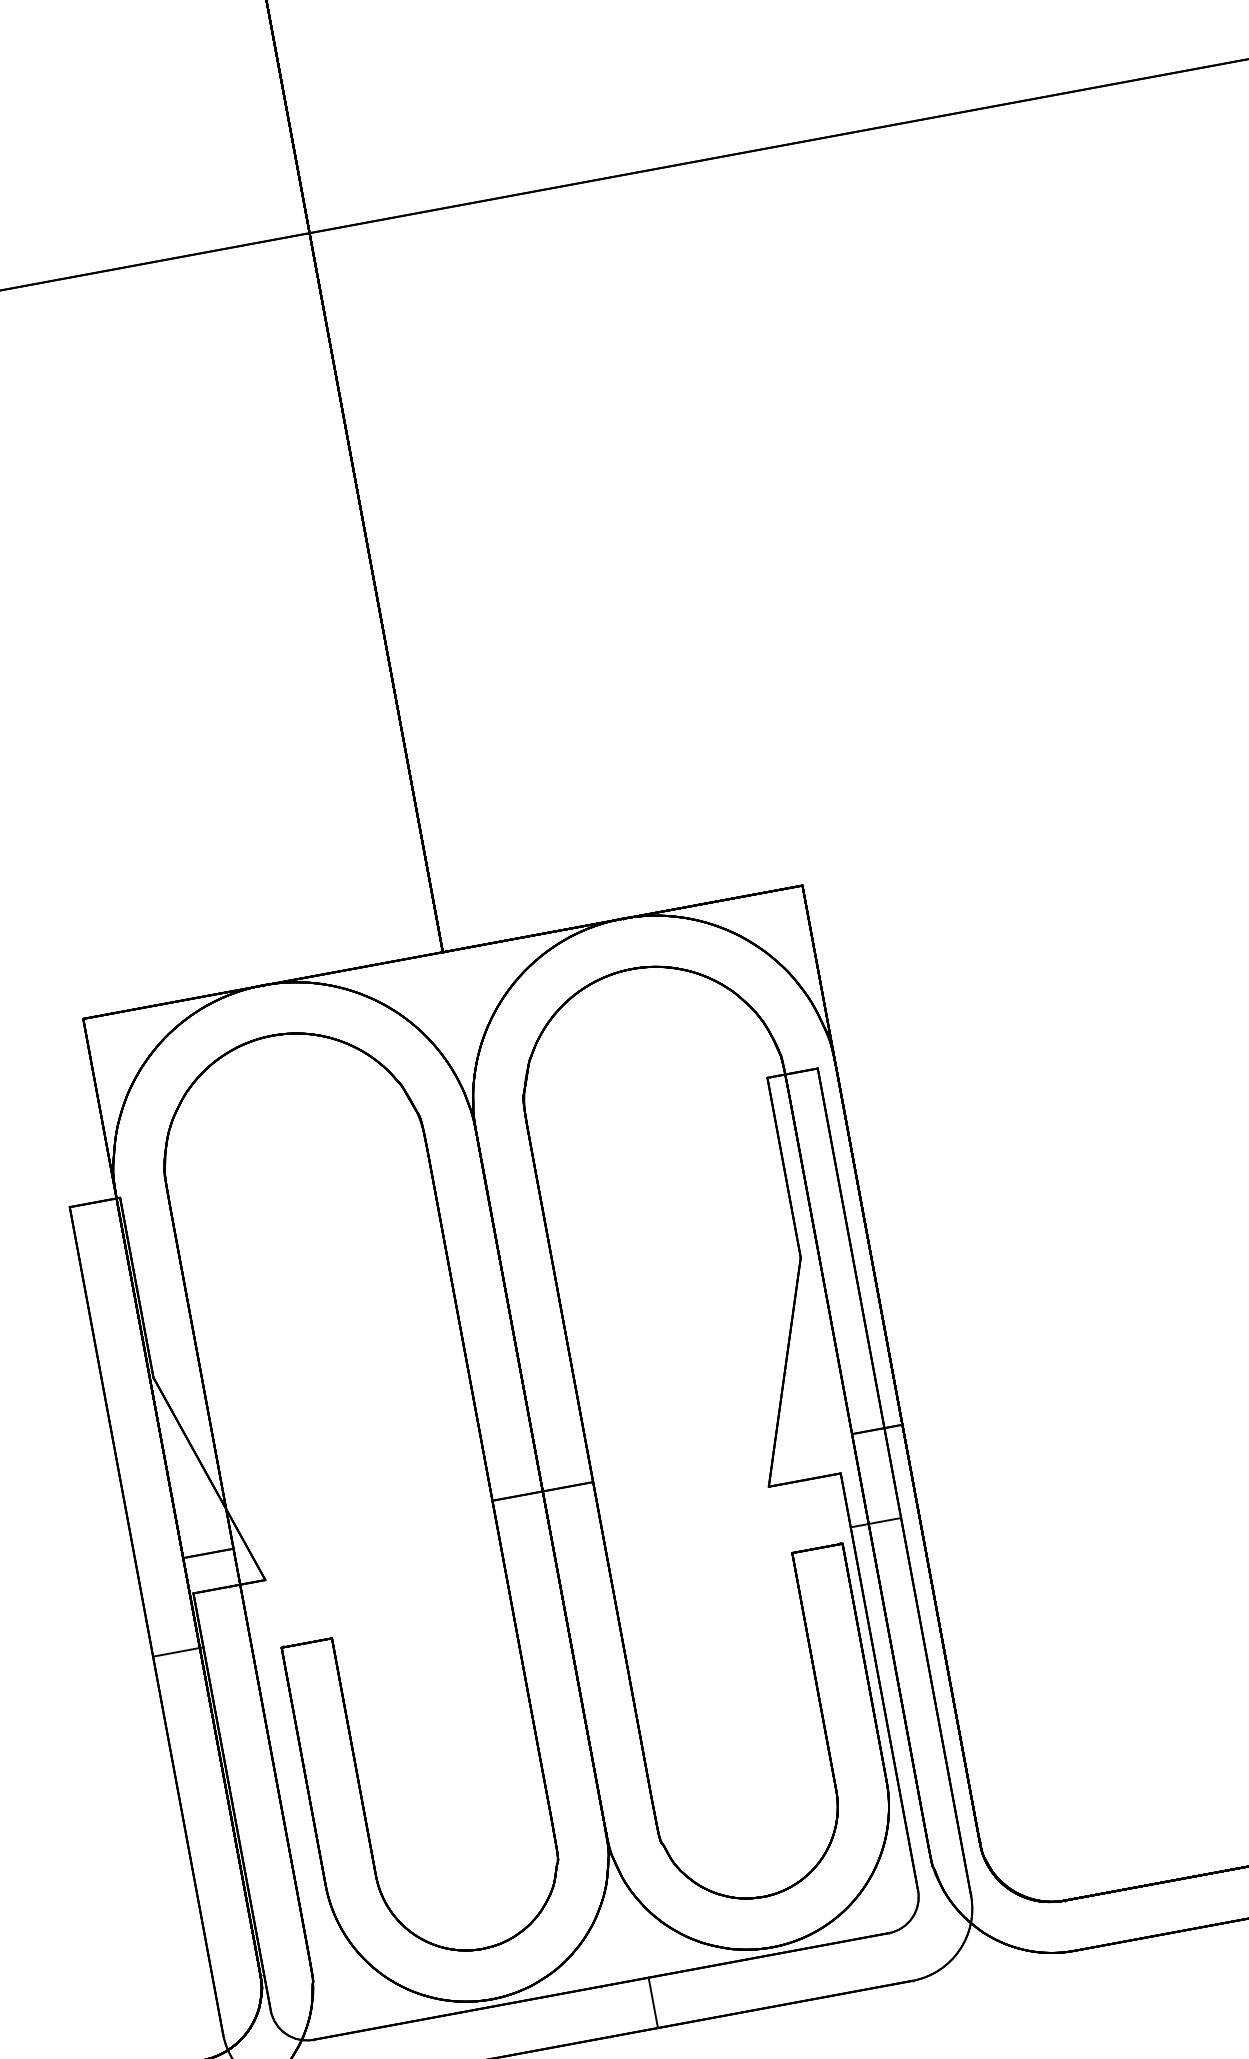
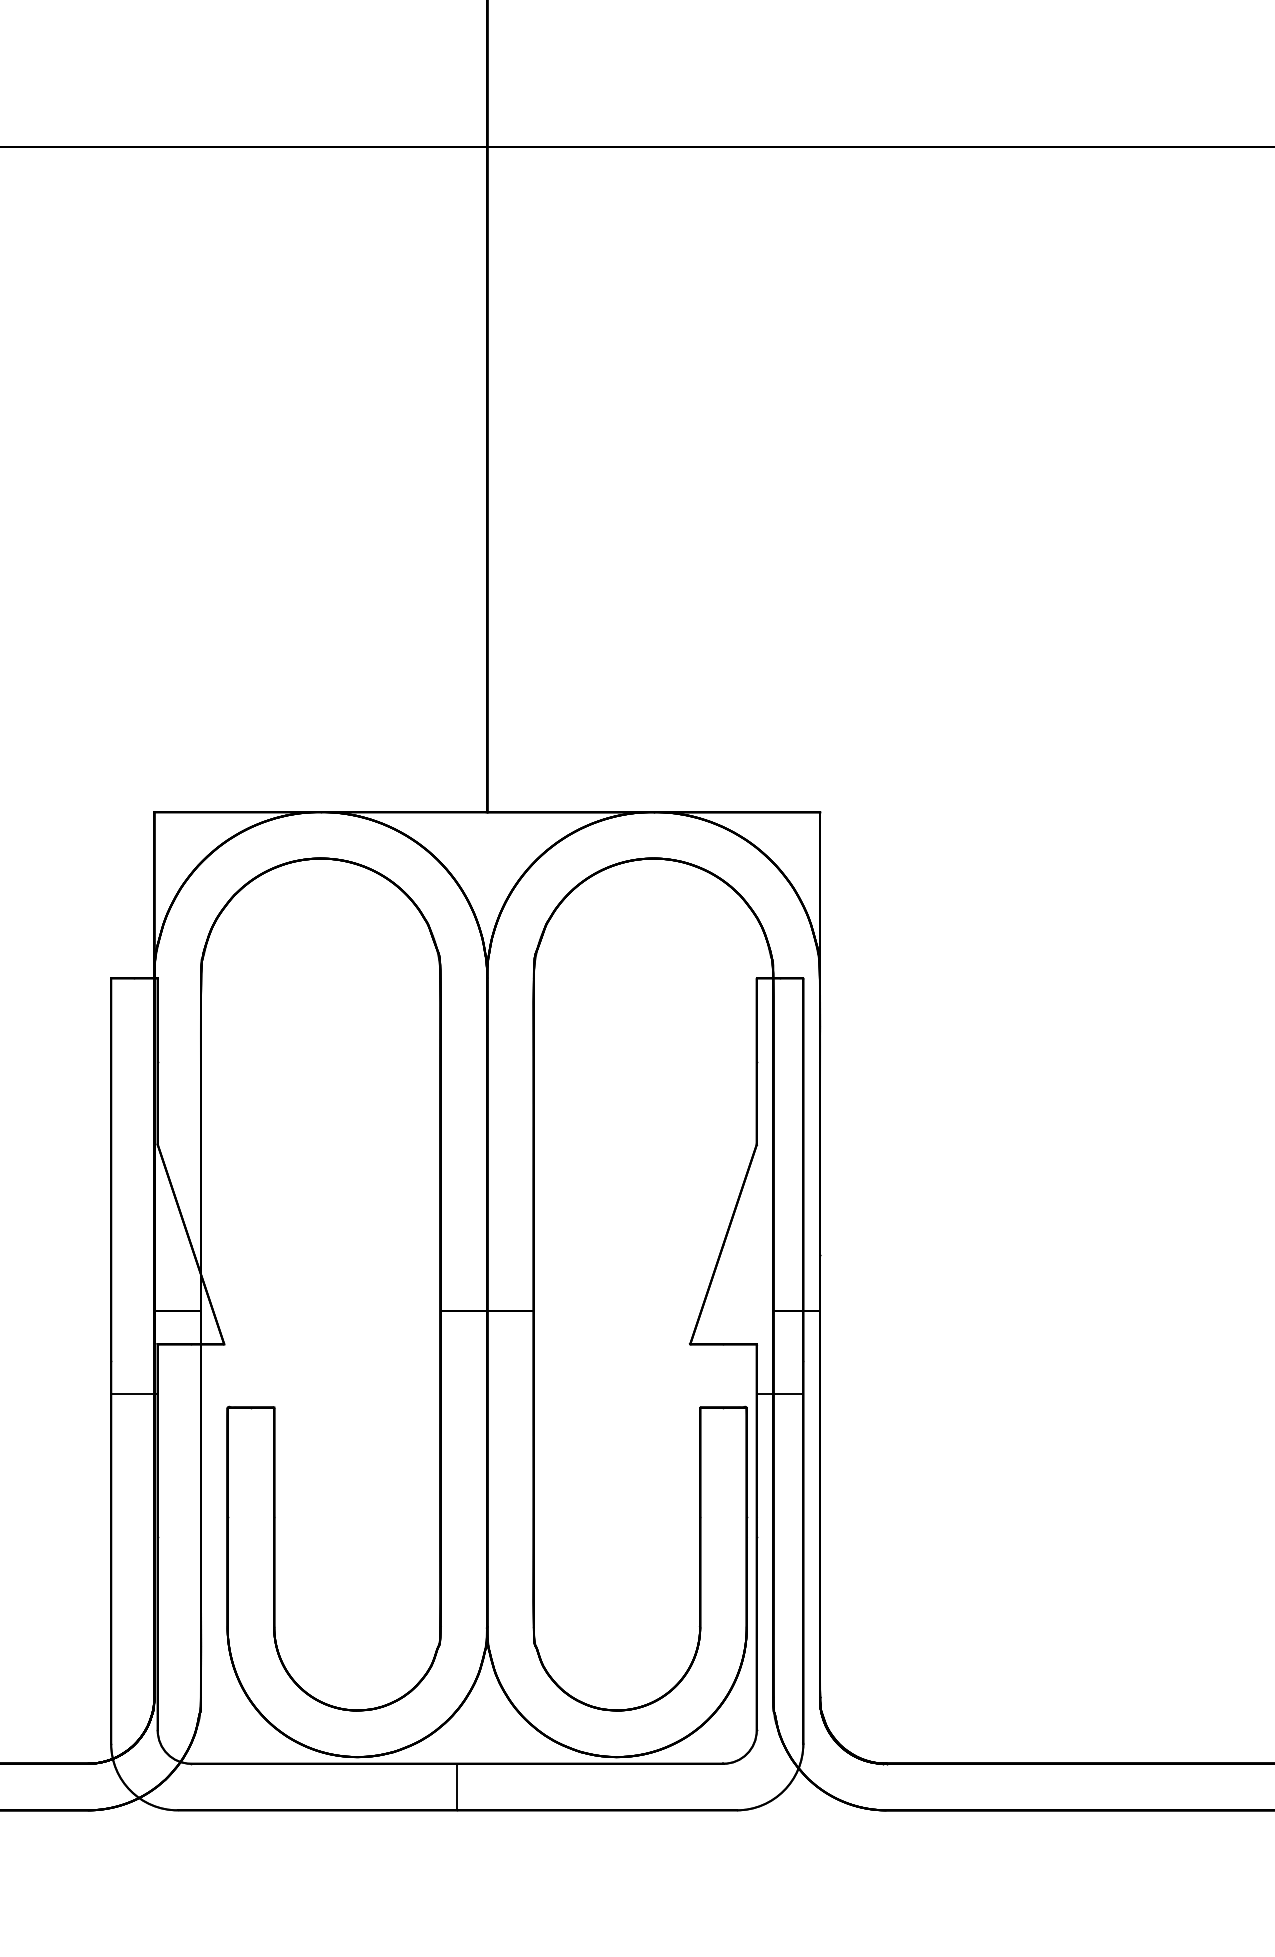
line: (653, 2002) -> (457, 1786), moved

